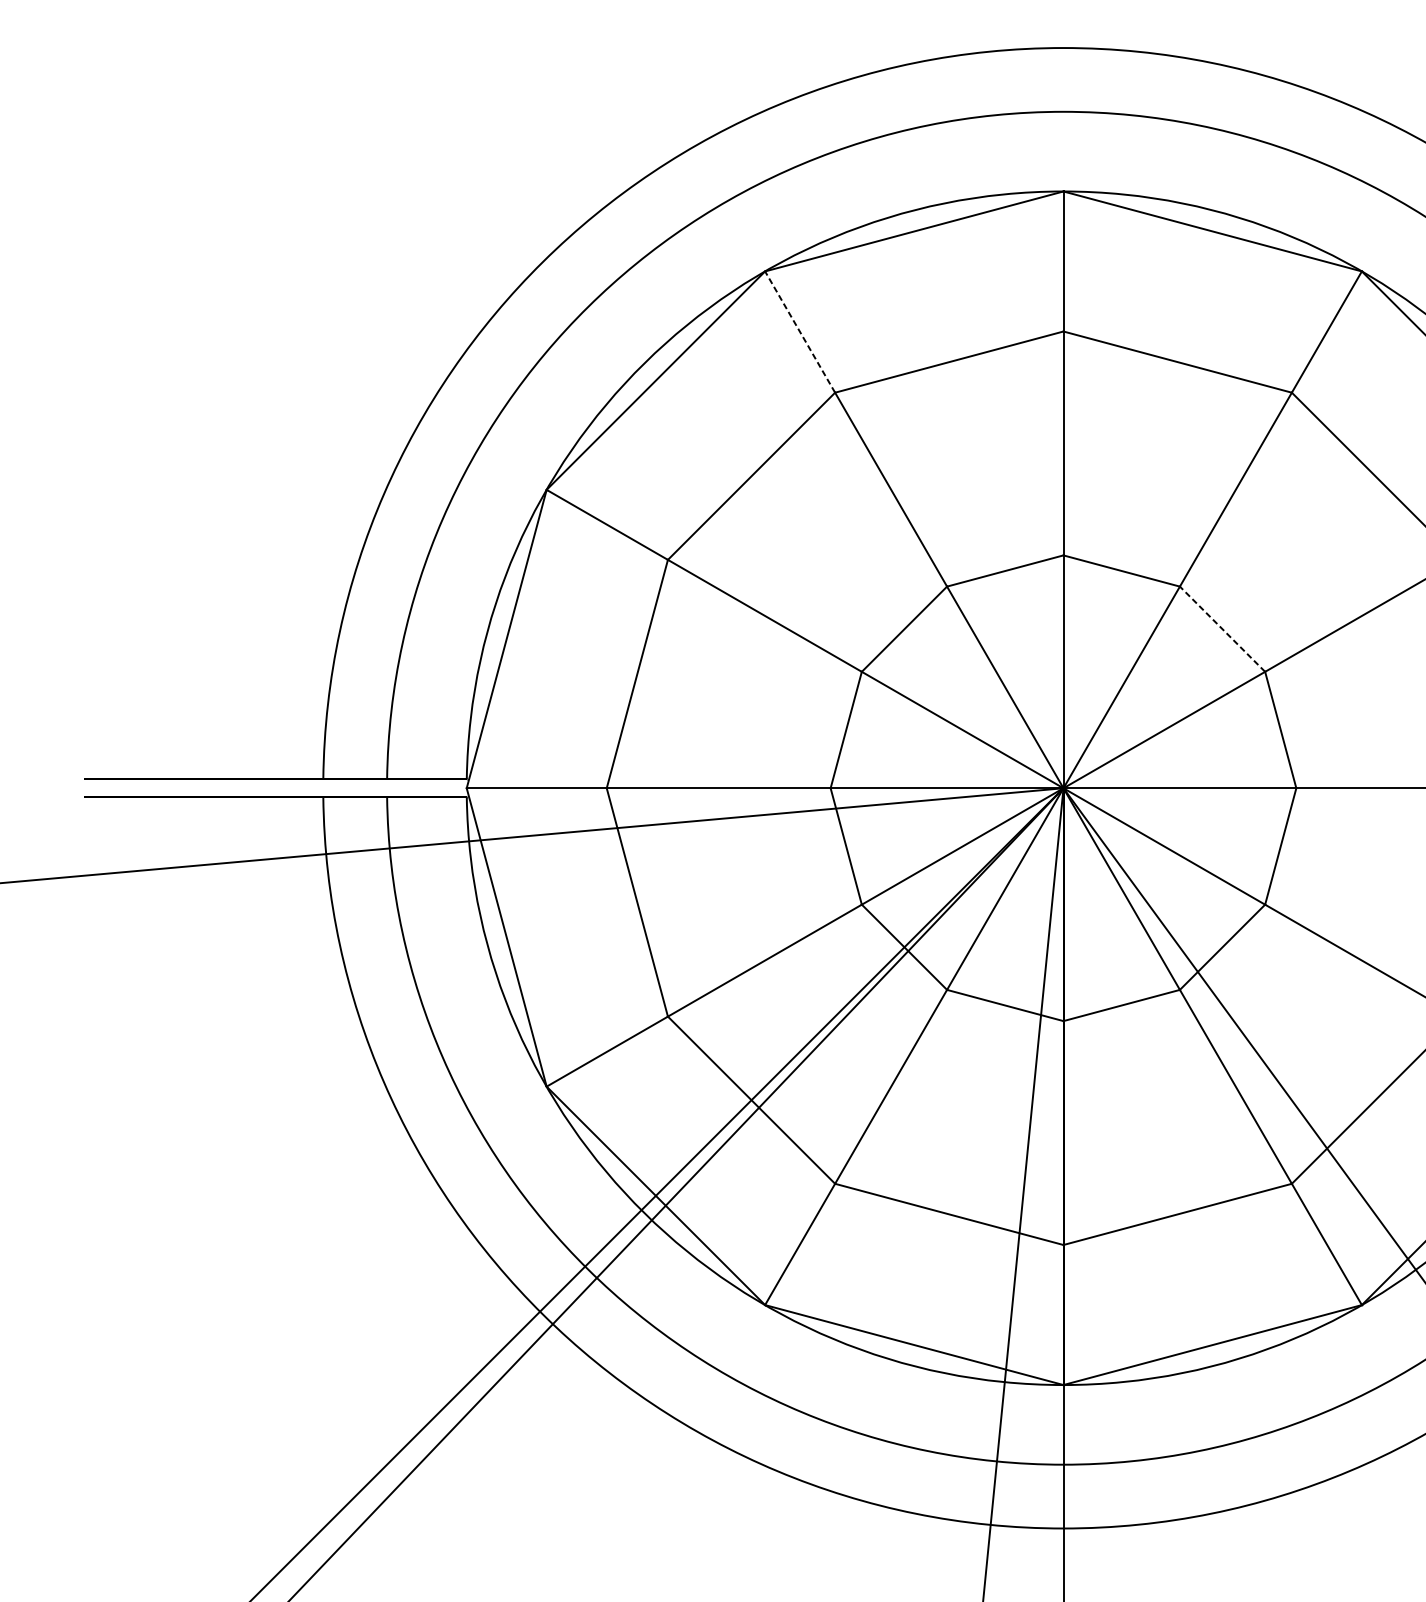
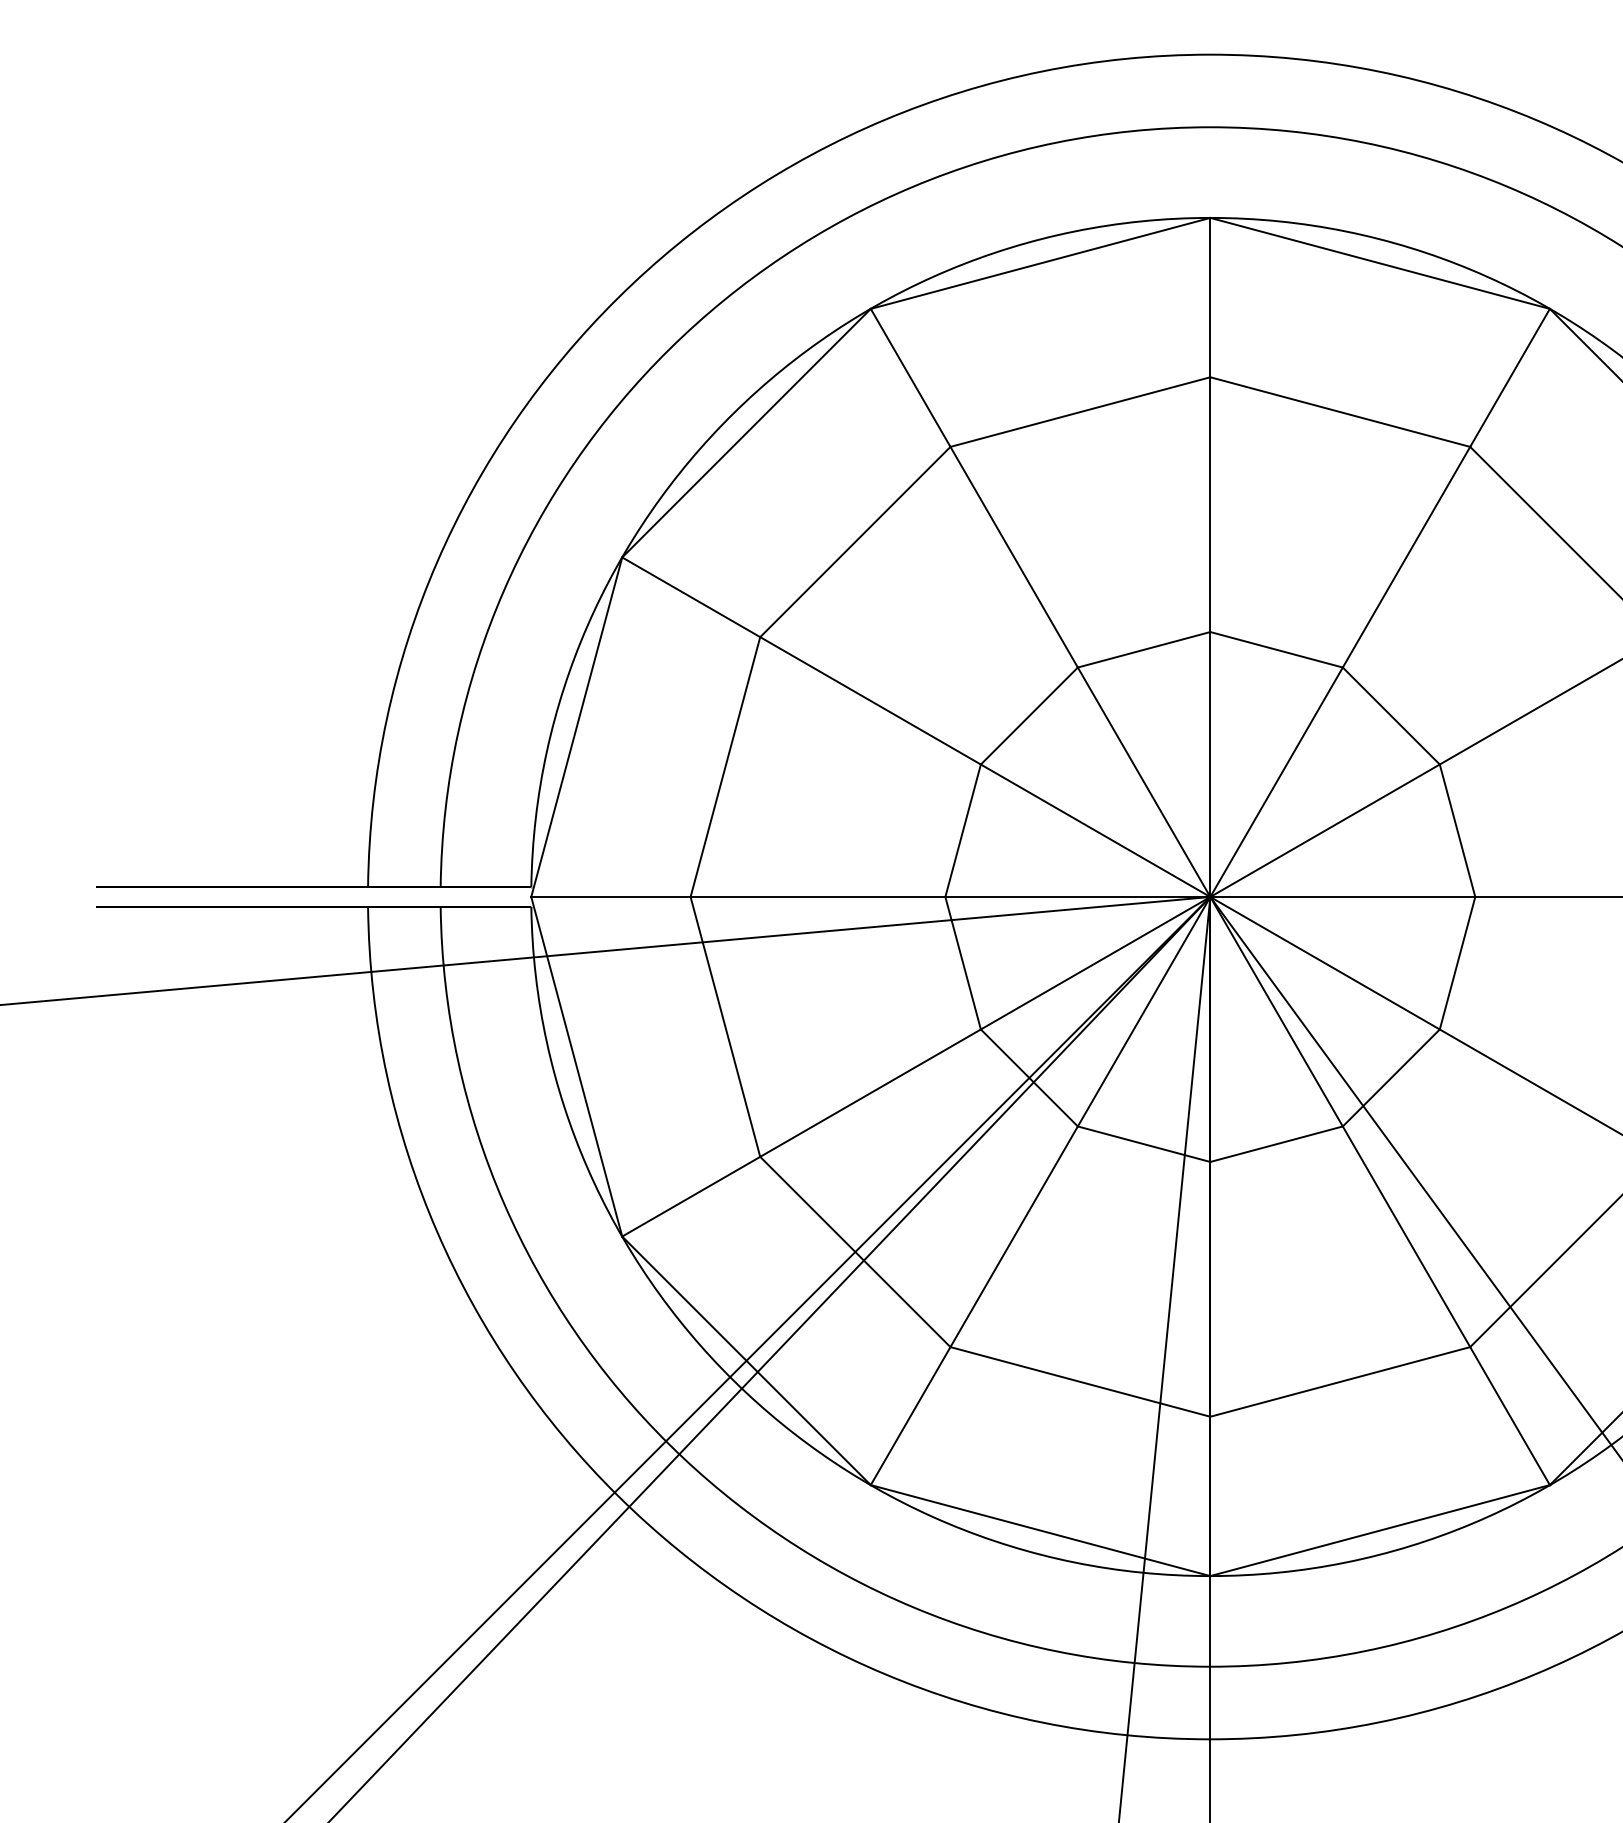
line: (800, 331) -> (910, 377), dashed -> solid
line: (1222, 629) -> (1391, 716), dashed -> solid

